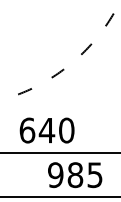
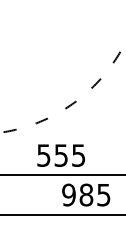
text: (47, 130) -> (61, 155), 640 -> 555

